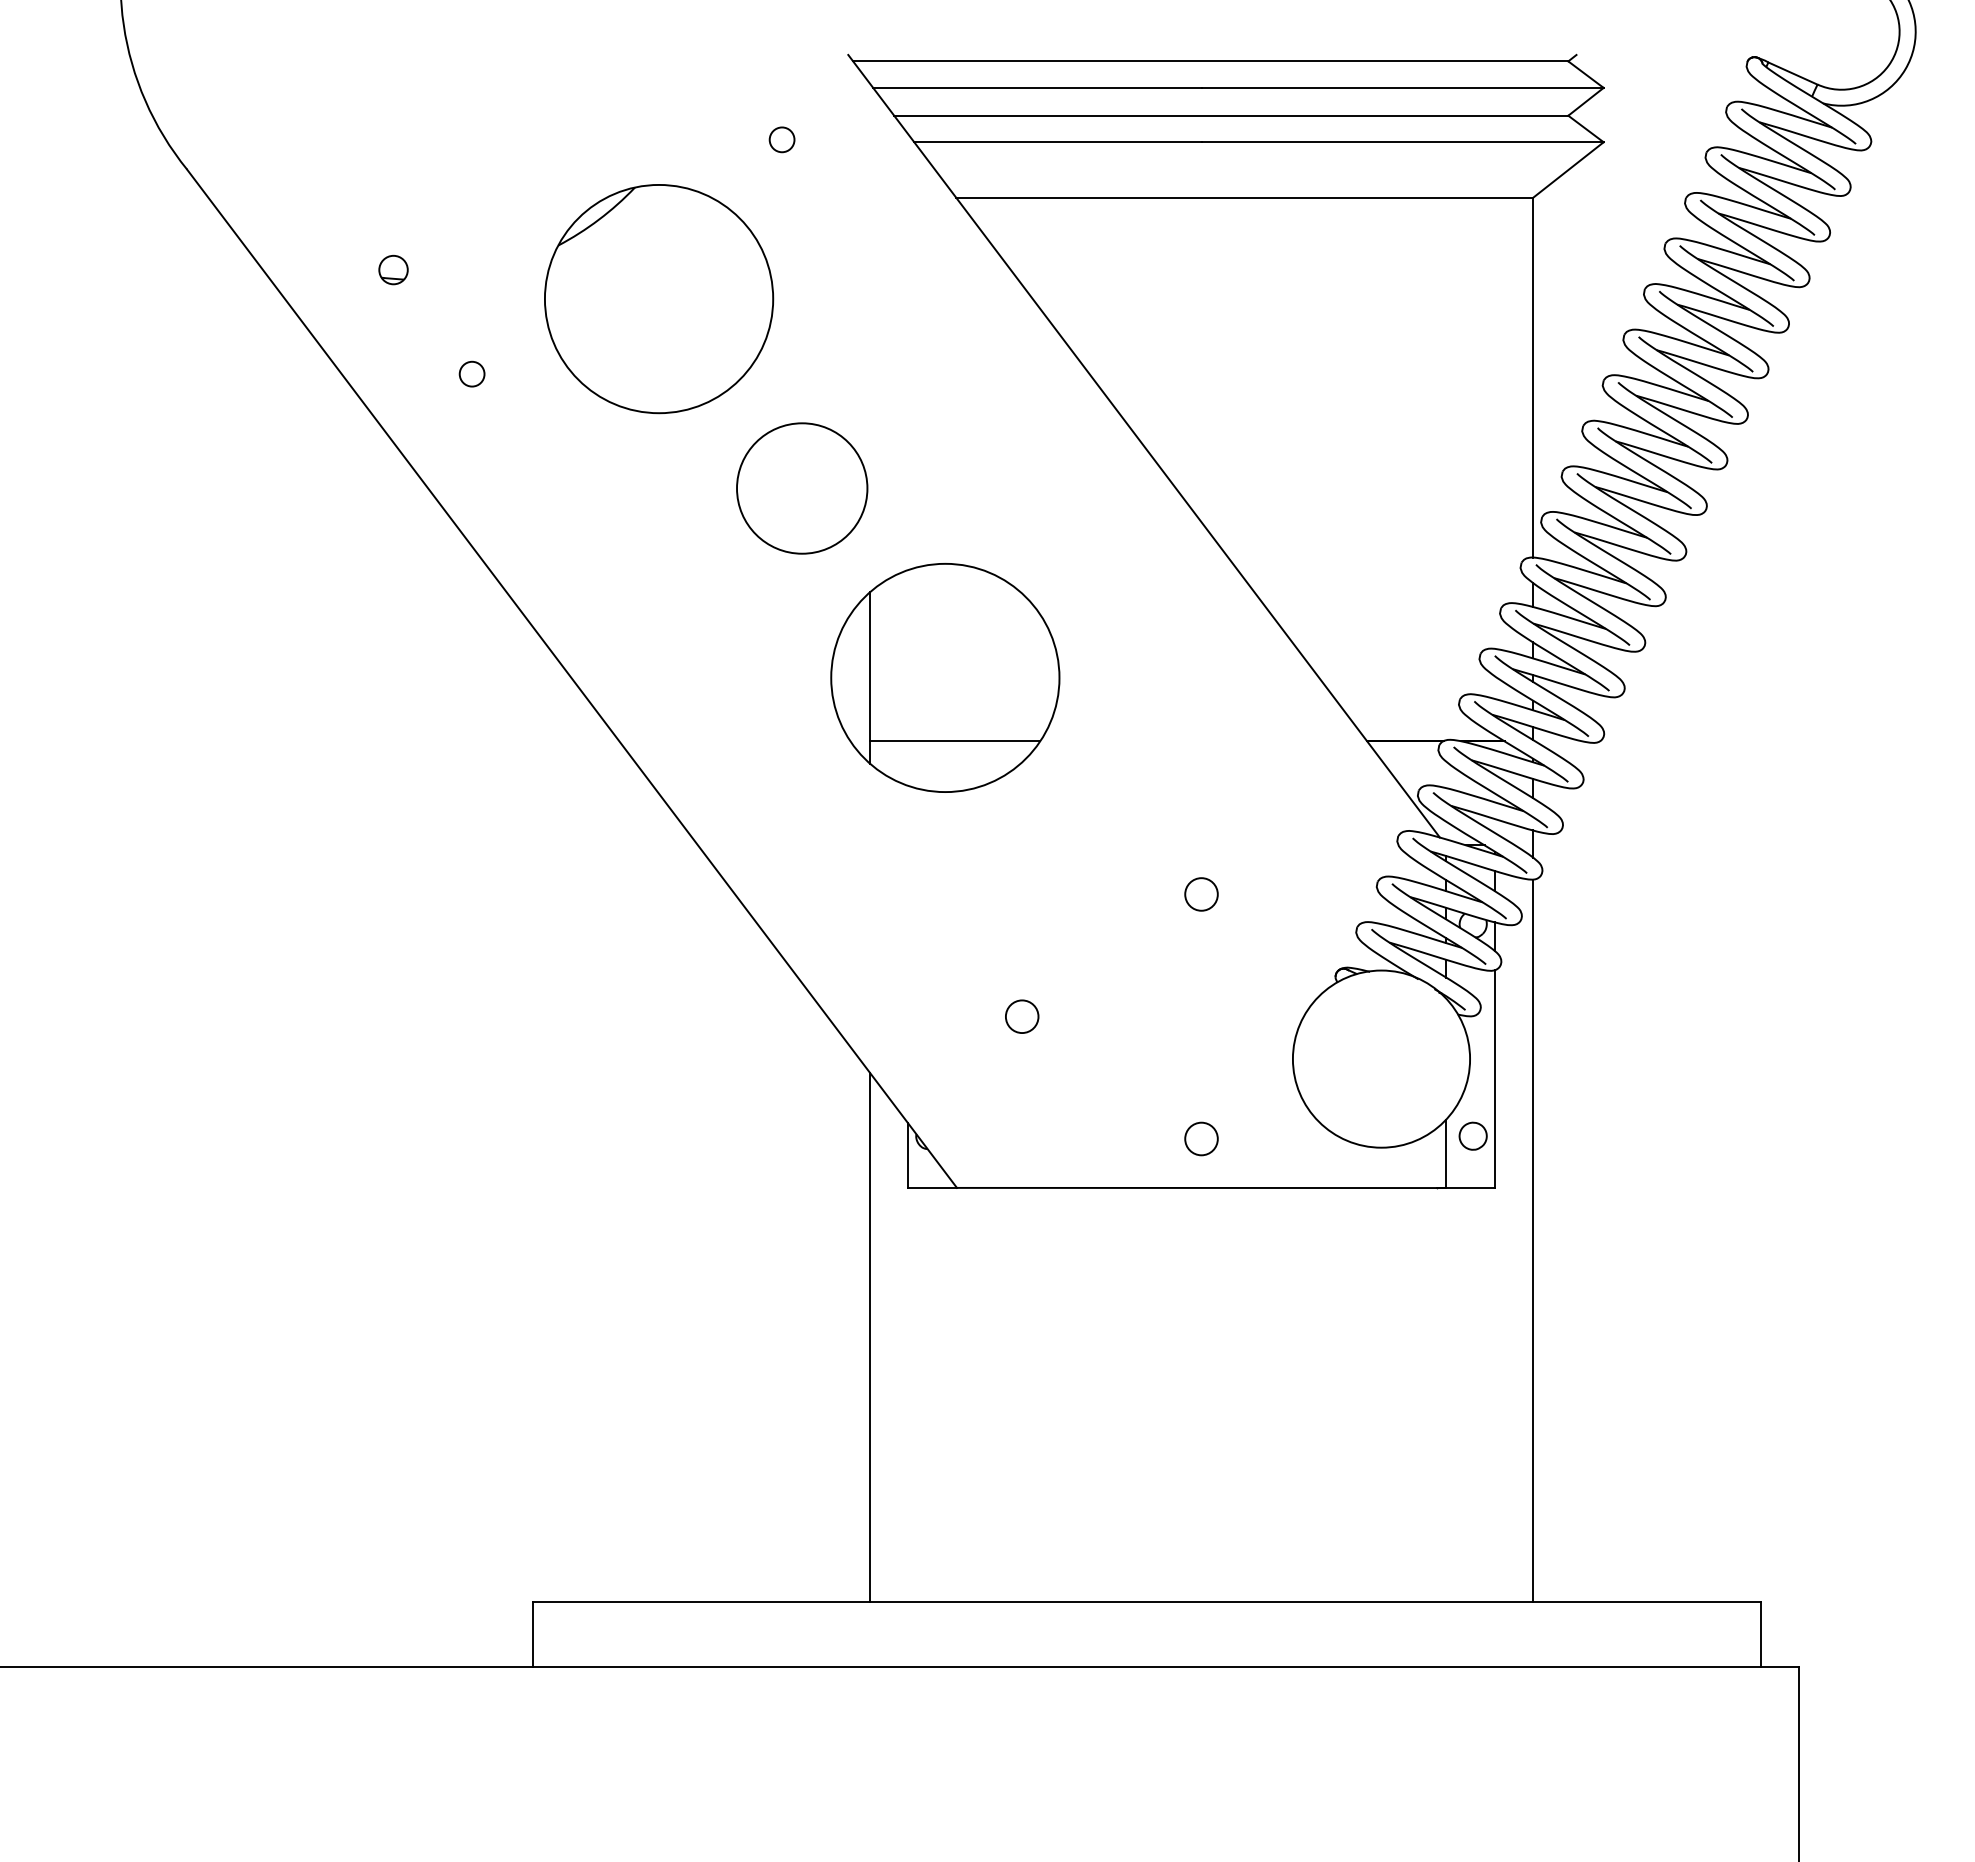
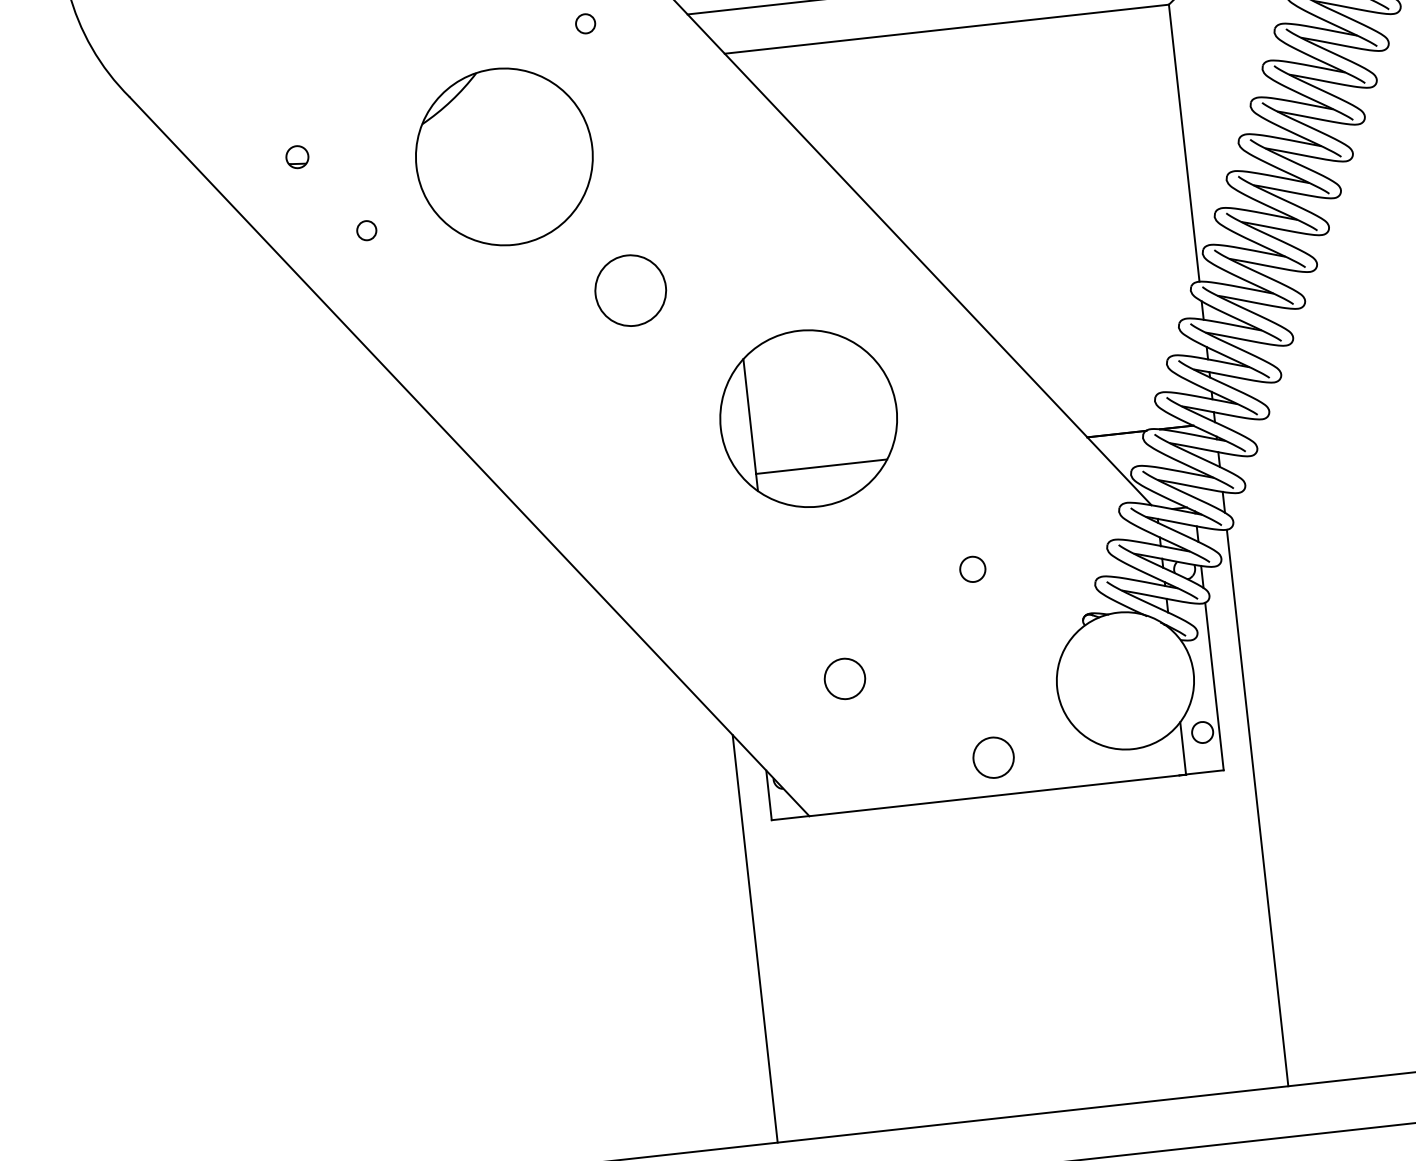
circle: (802, 488) -> (630, 290), size x0.7
part: (945, 677) -> (808, 418), moved
circle: (1022, 1016) -> (845, 678), size x1.6
circle: (1201, 1138) -> (993, 757), size x1.6

